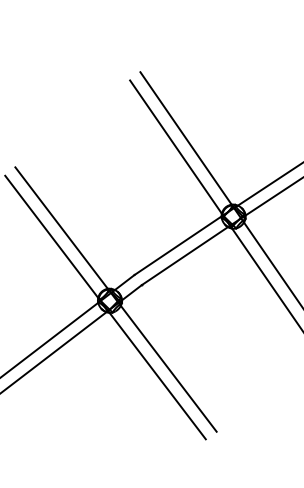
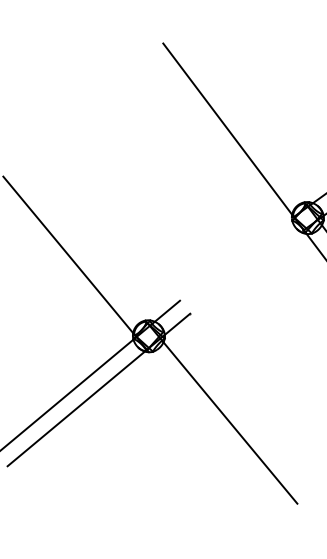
line: (185, 138) -> (239, 117), removed
line: (61, 227) -> (80, 241), removed
line: (178, 244) -> (236, 257), removed
line: (185, 255) -> (246, 272), removed
line: (157, 375) -> (215, 432), removed

